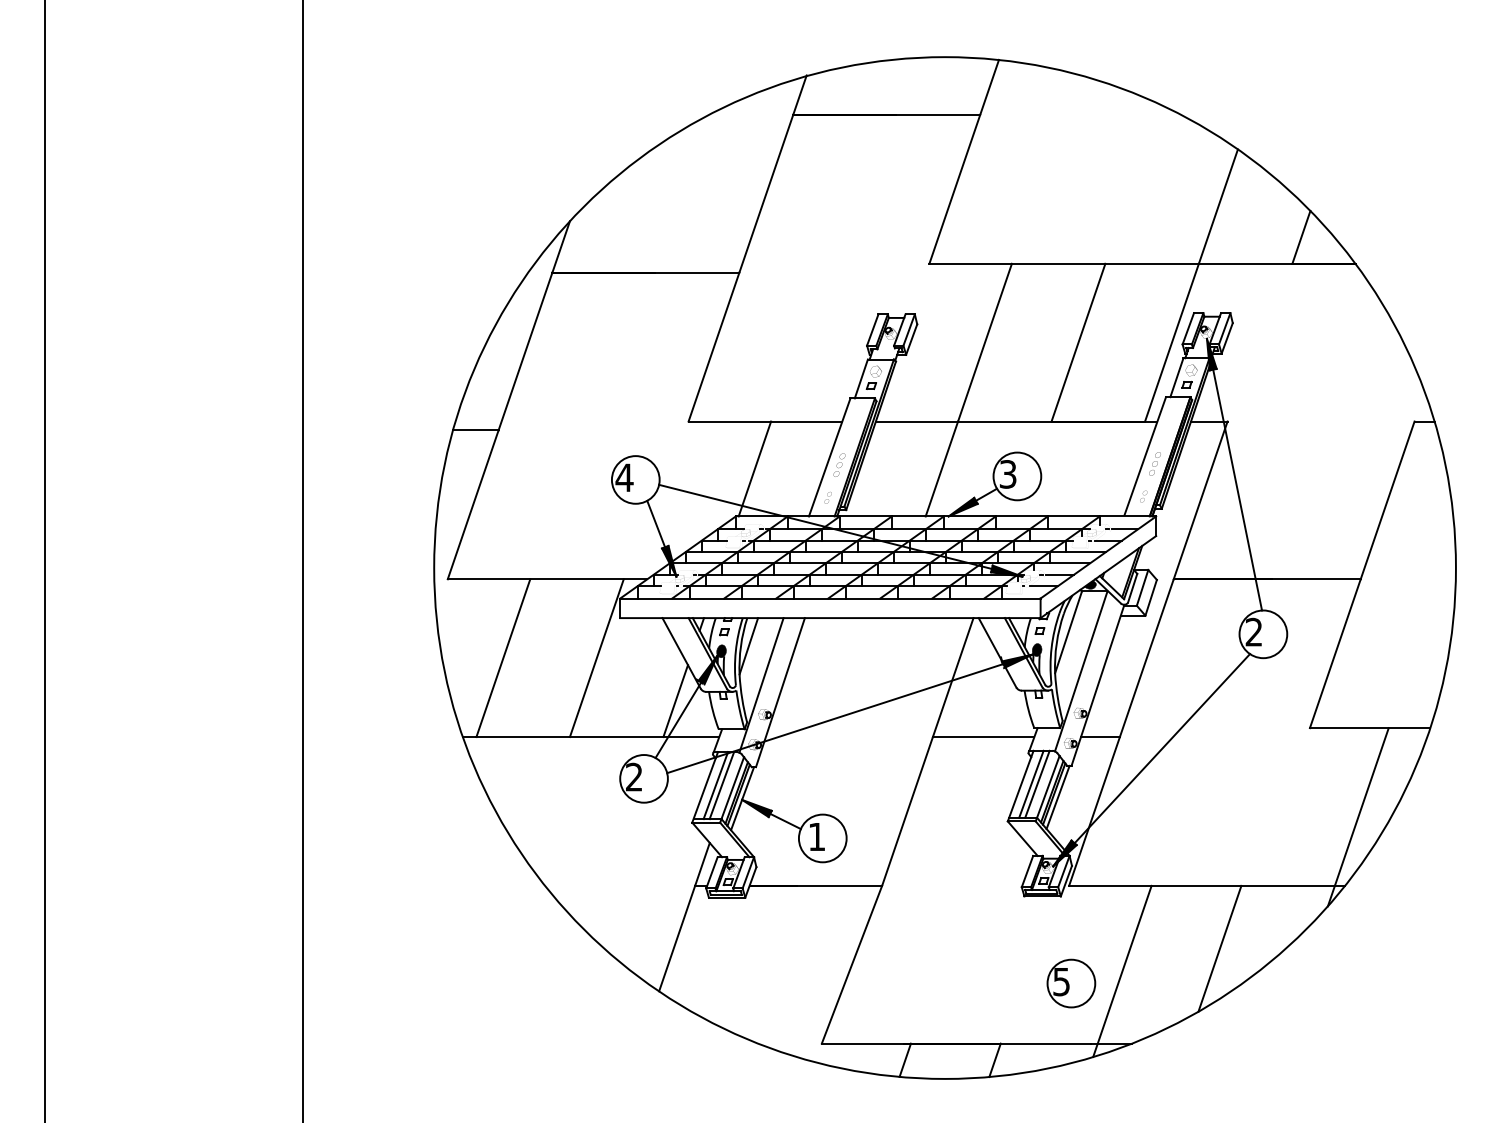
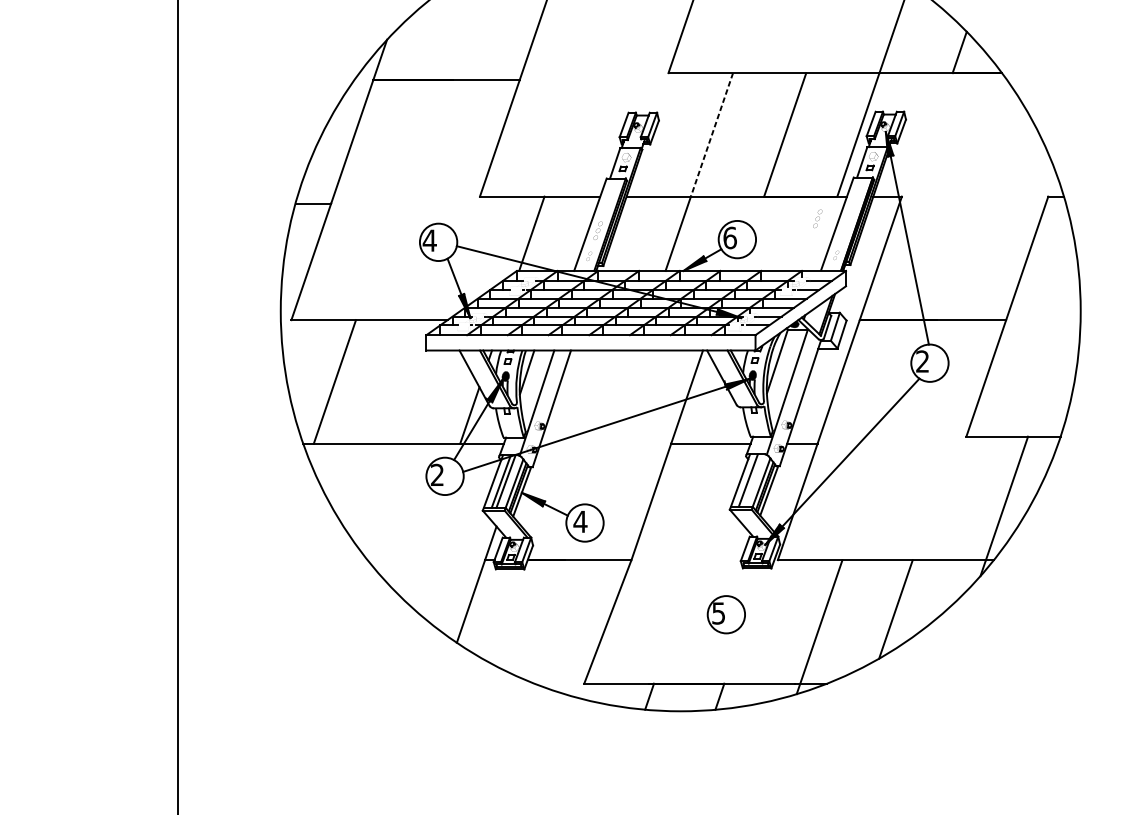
line: (984, 343) -> (711, 135), solid -> dashed
part: (1154, 463) -> (817, 218), moved
text: (1007, 474) -> (729, 238), 3 -> 6
line: (596, 658) -> (407, 382), removed
line: (1037, 783) -> (753, 480), removed
text: (816, 836) -> (580, 521), 1 -> 4
part: (1071, 983) -> (726, 614), moved

